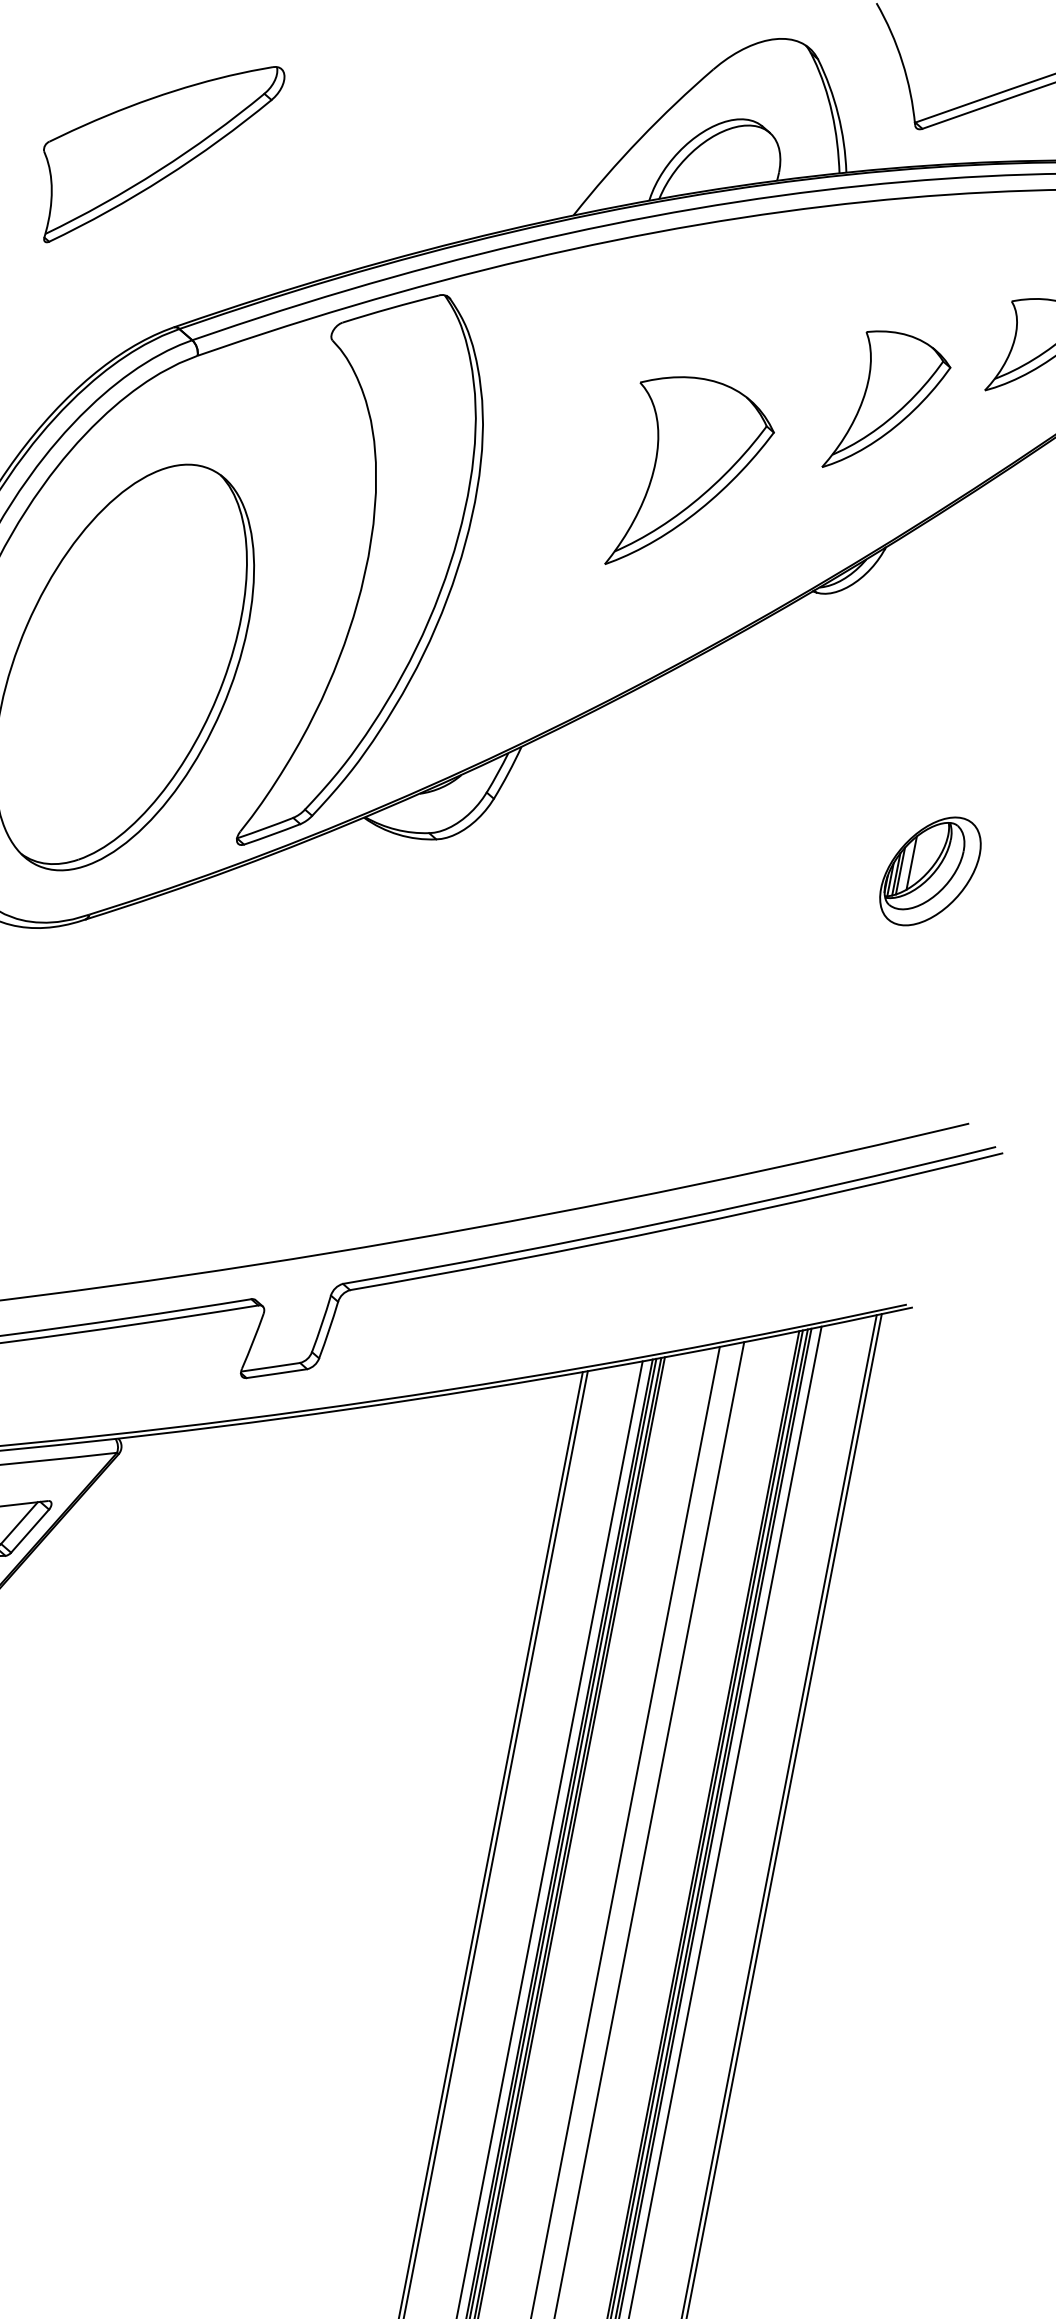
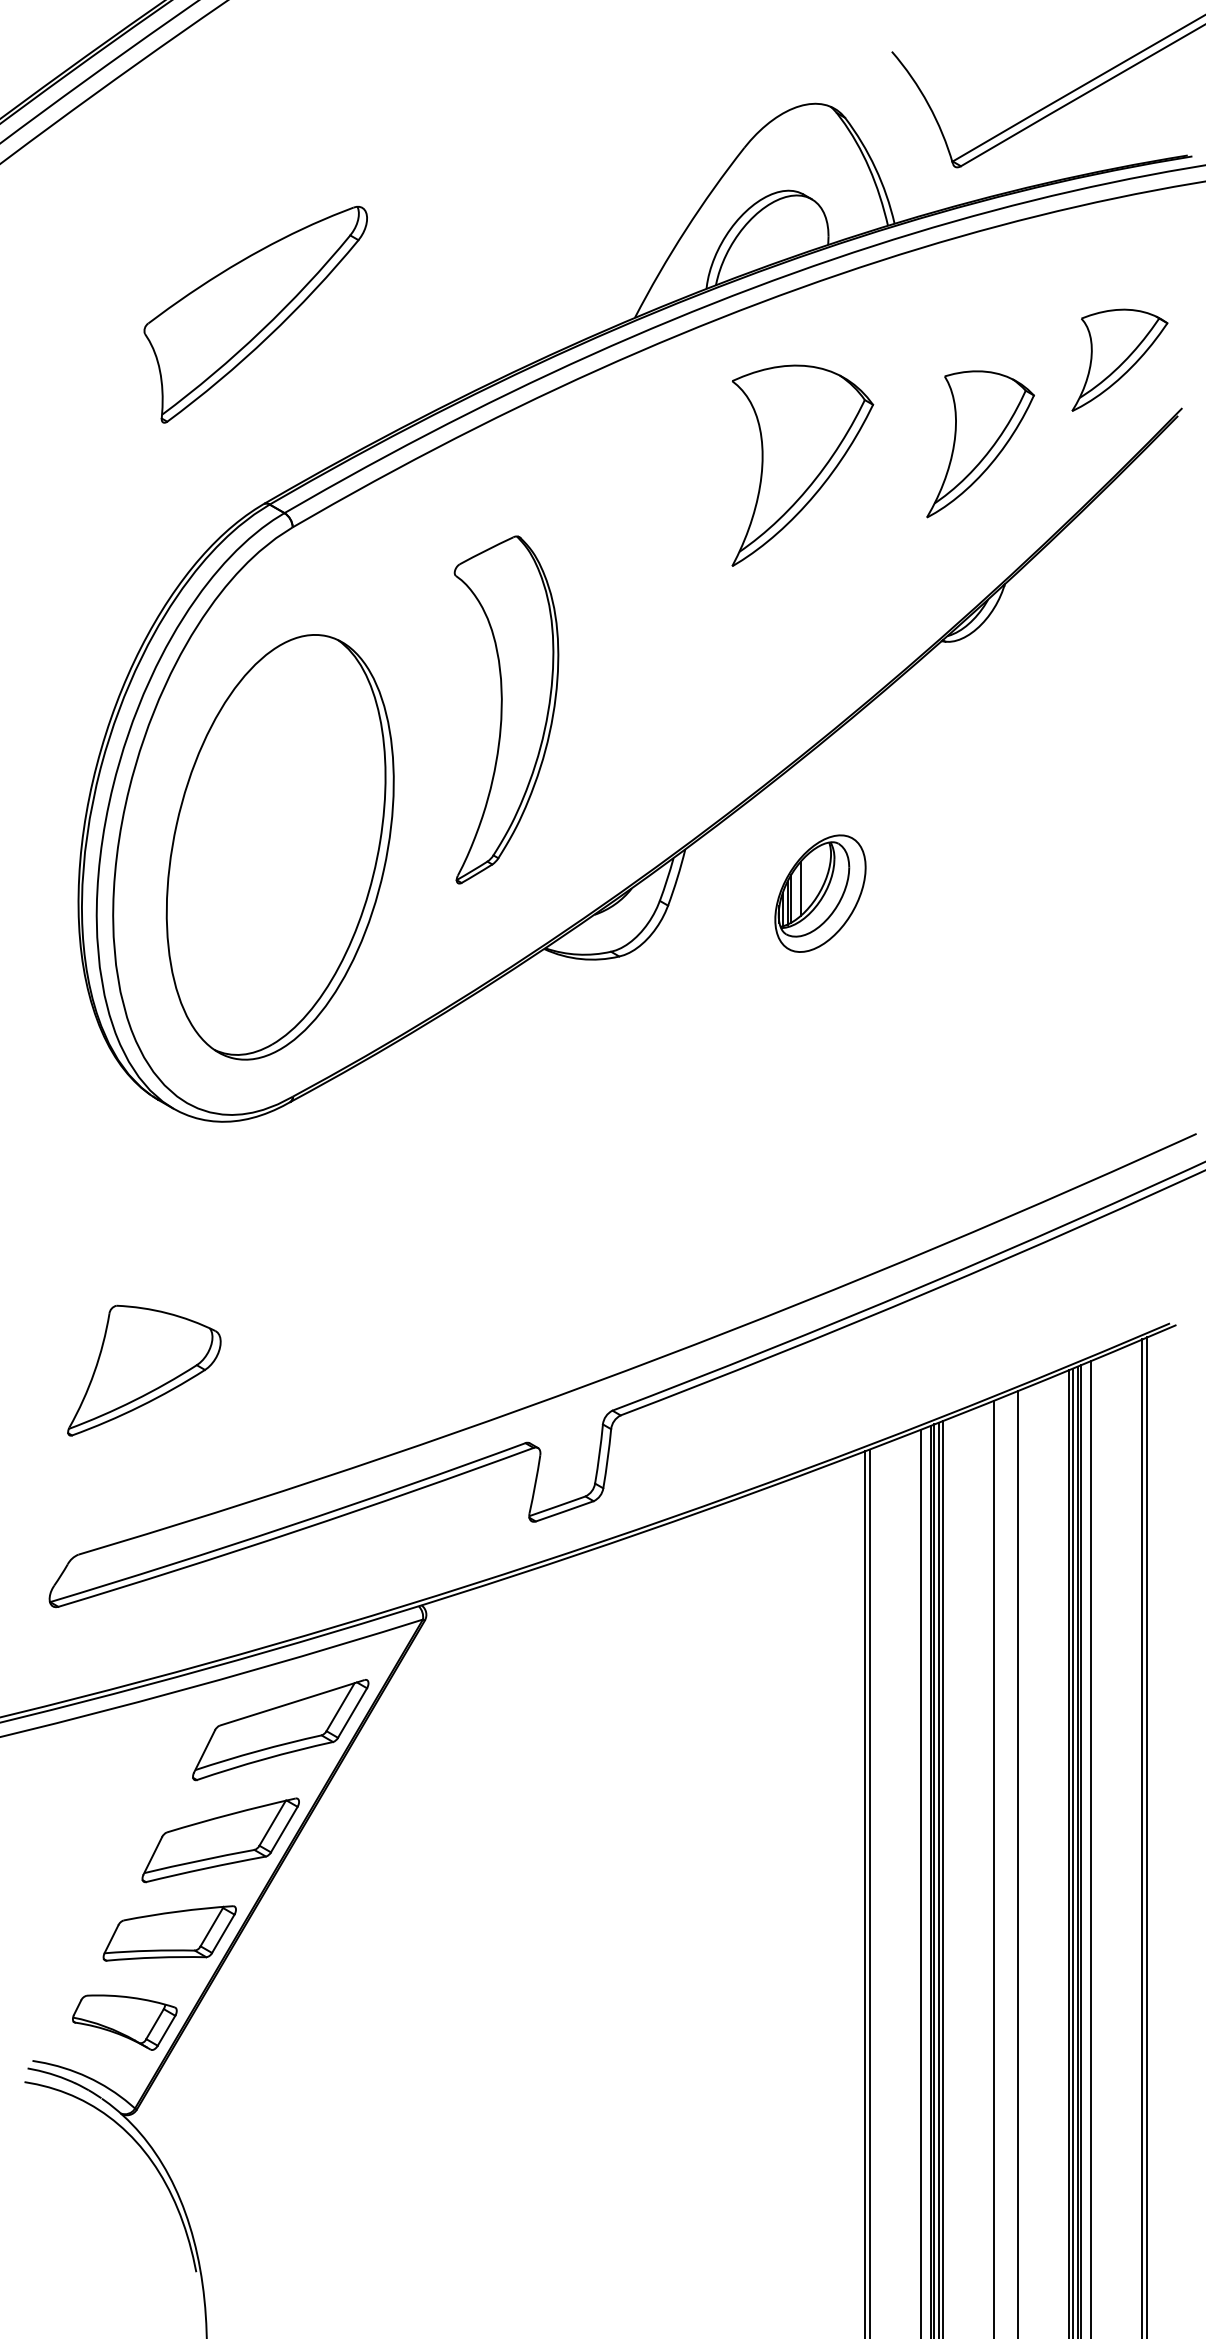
part: (156, 153) -> (255, 314), moved
part: (693, 478) -> (802, 465), moved
part: (372, 575) -> (506, 709), size x0.6
part: (930, 871) -> (820, 893), moved

